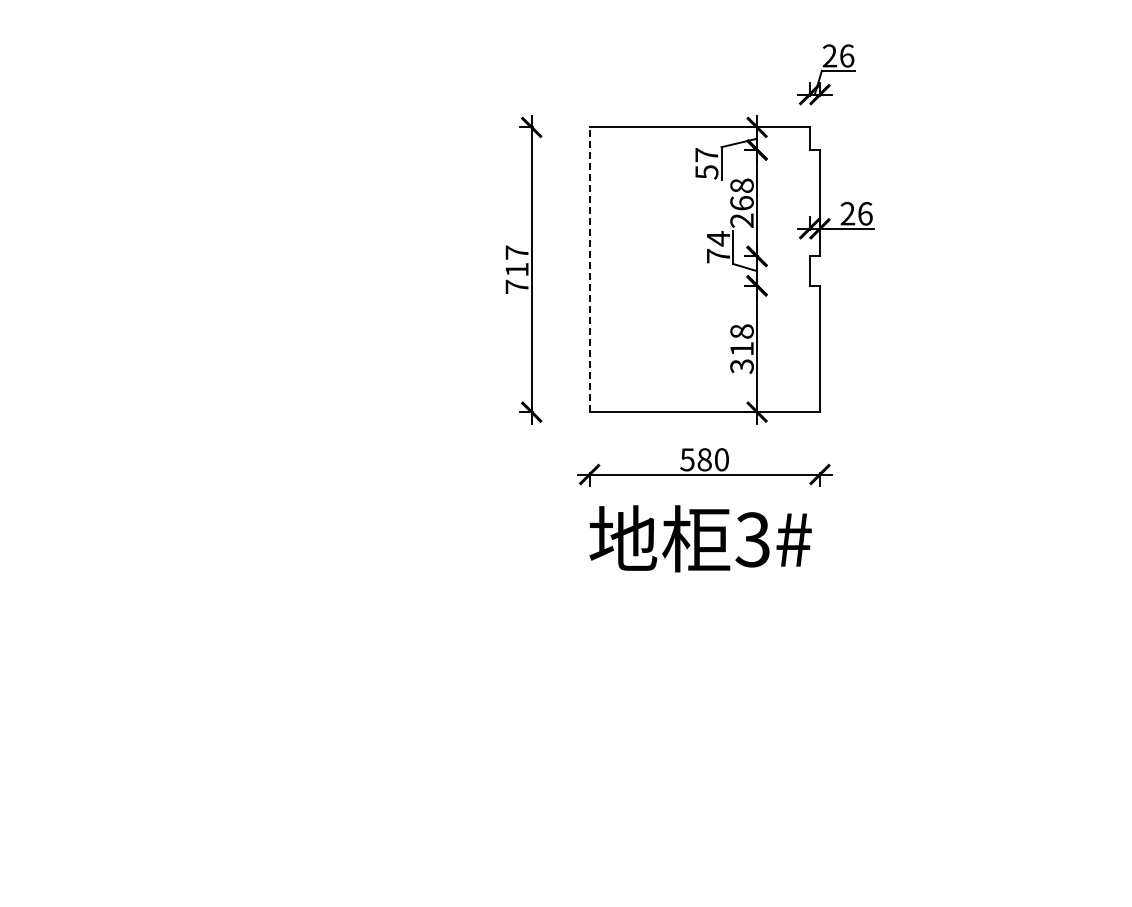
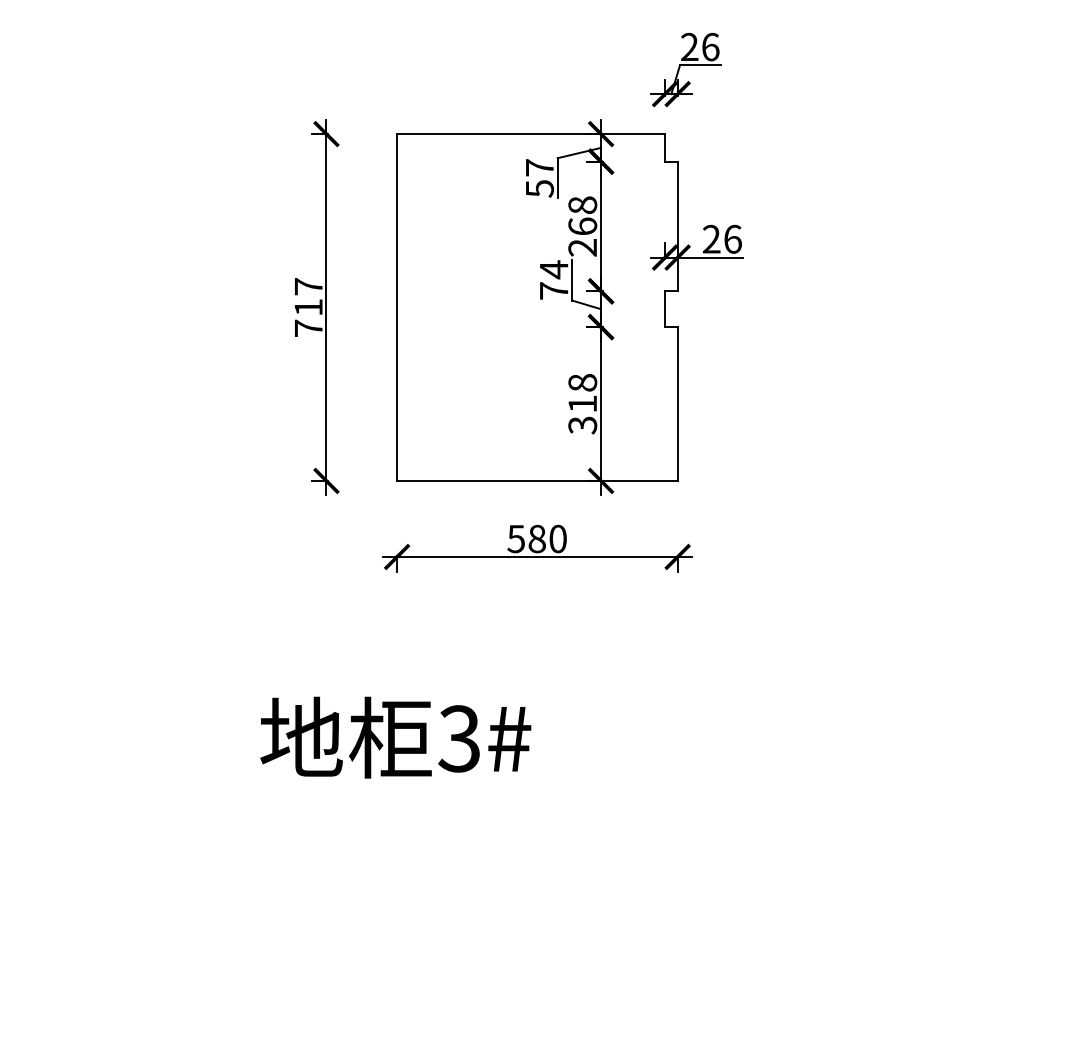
line: (589, 269) -> (396, 307), dashed -> solid
text: (700, 538) -> (395, 737), moved

